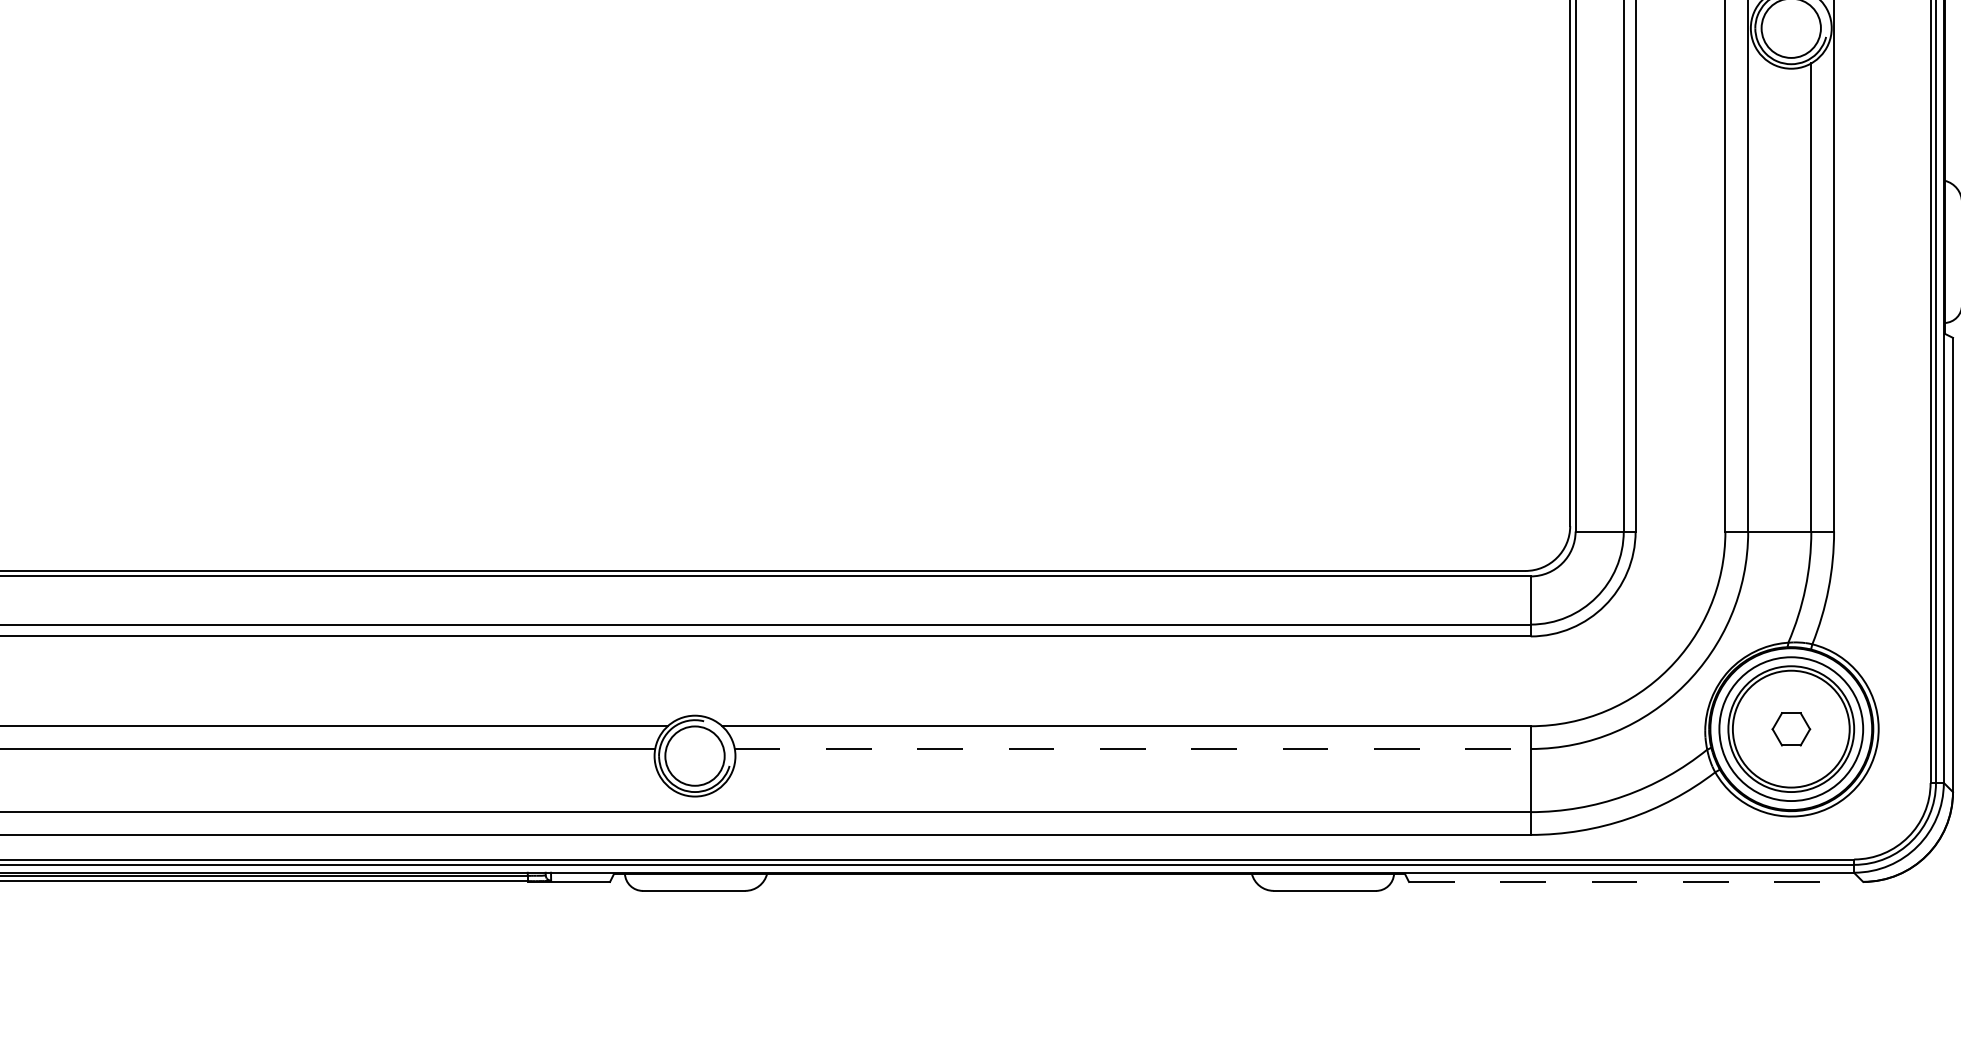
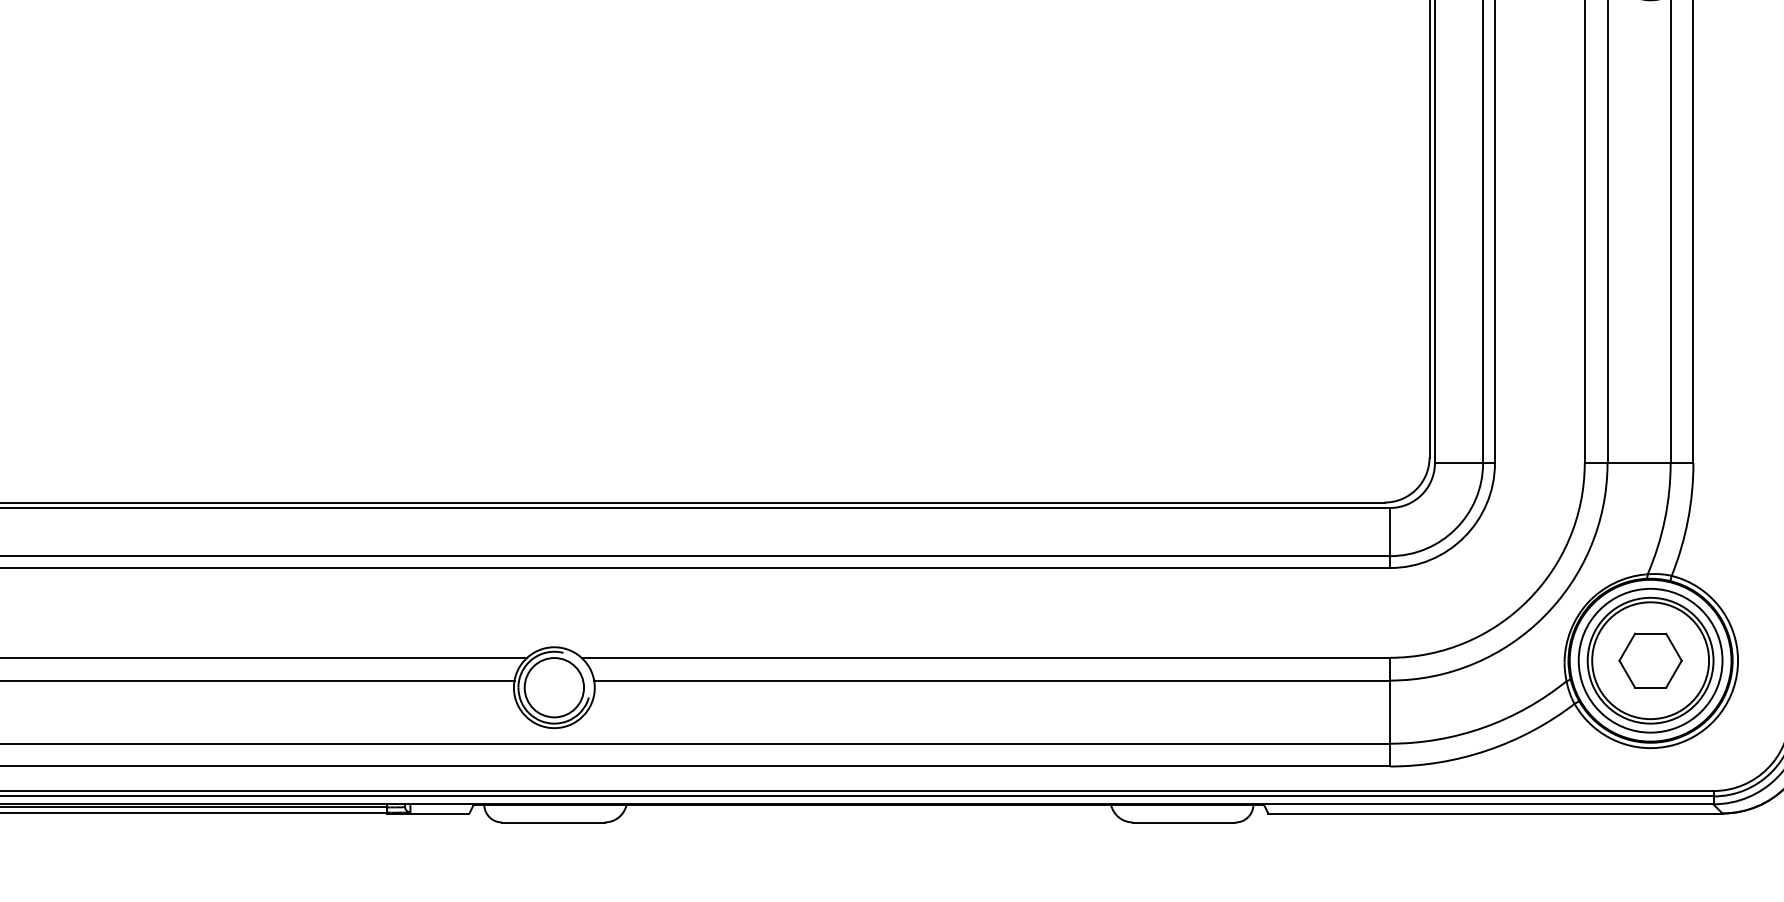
part: (1791, 729) -> (1650, 661), size x1.67
line: (1132, 748) -> (991, 680), dashed -> solid
line: (1636, 881) -> (1495, 813), dashed -> solid

